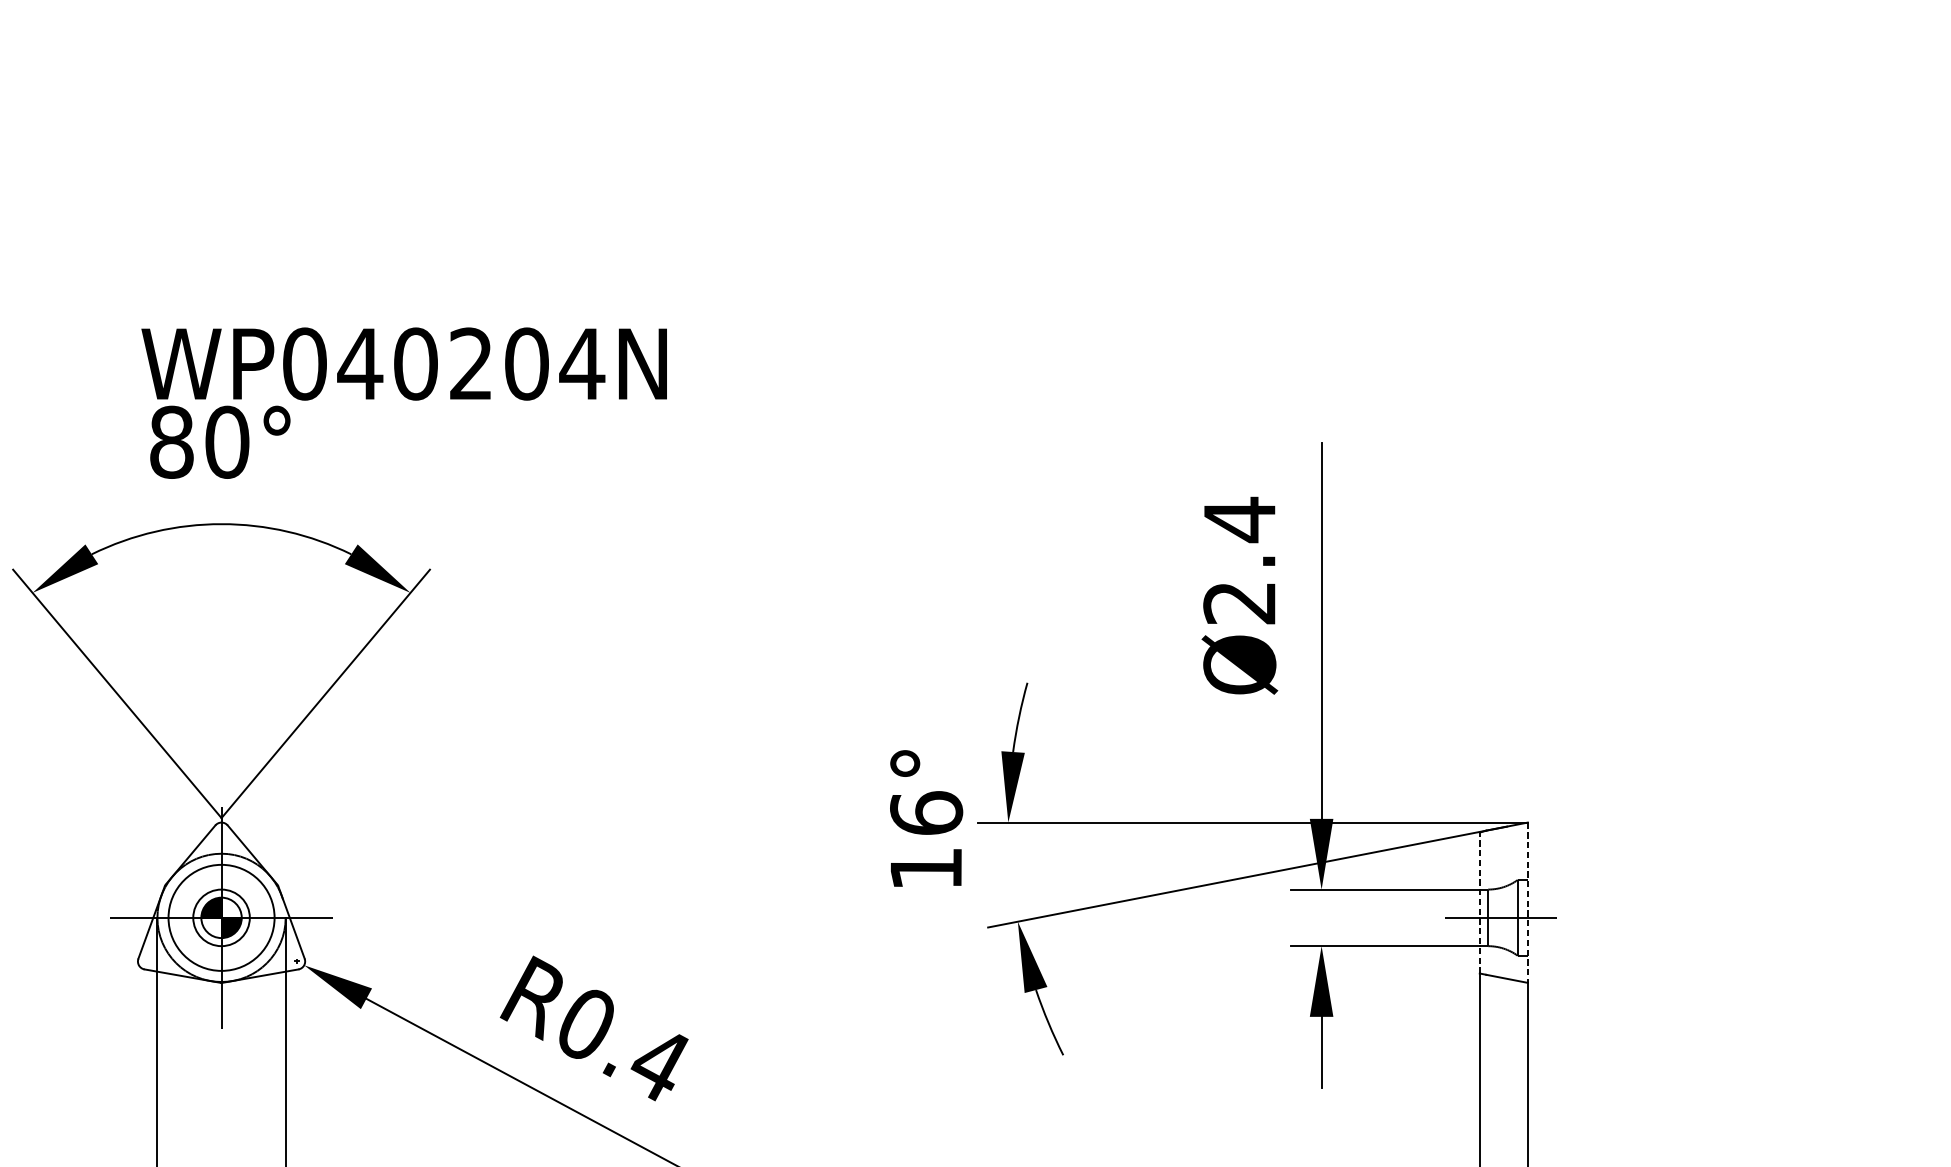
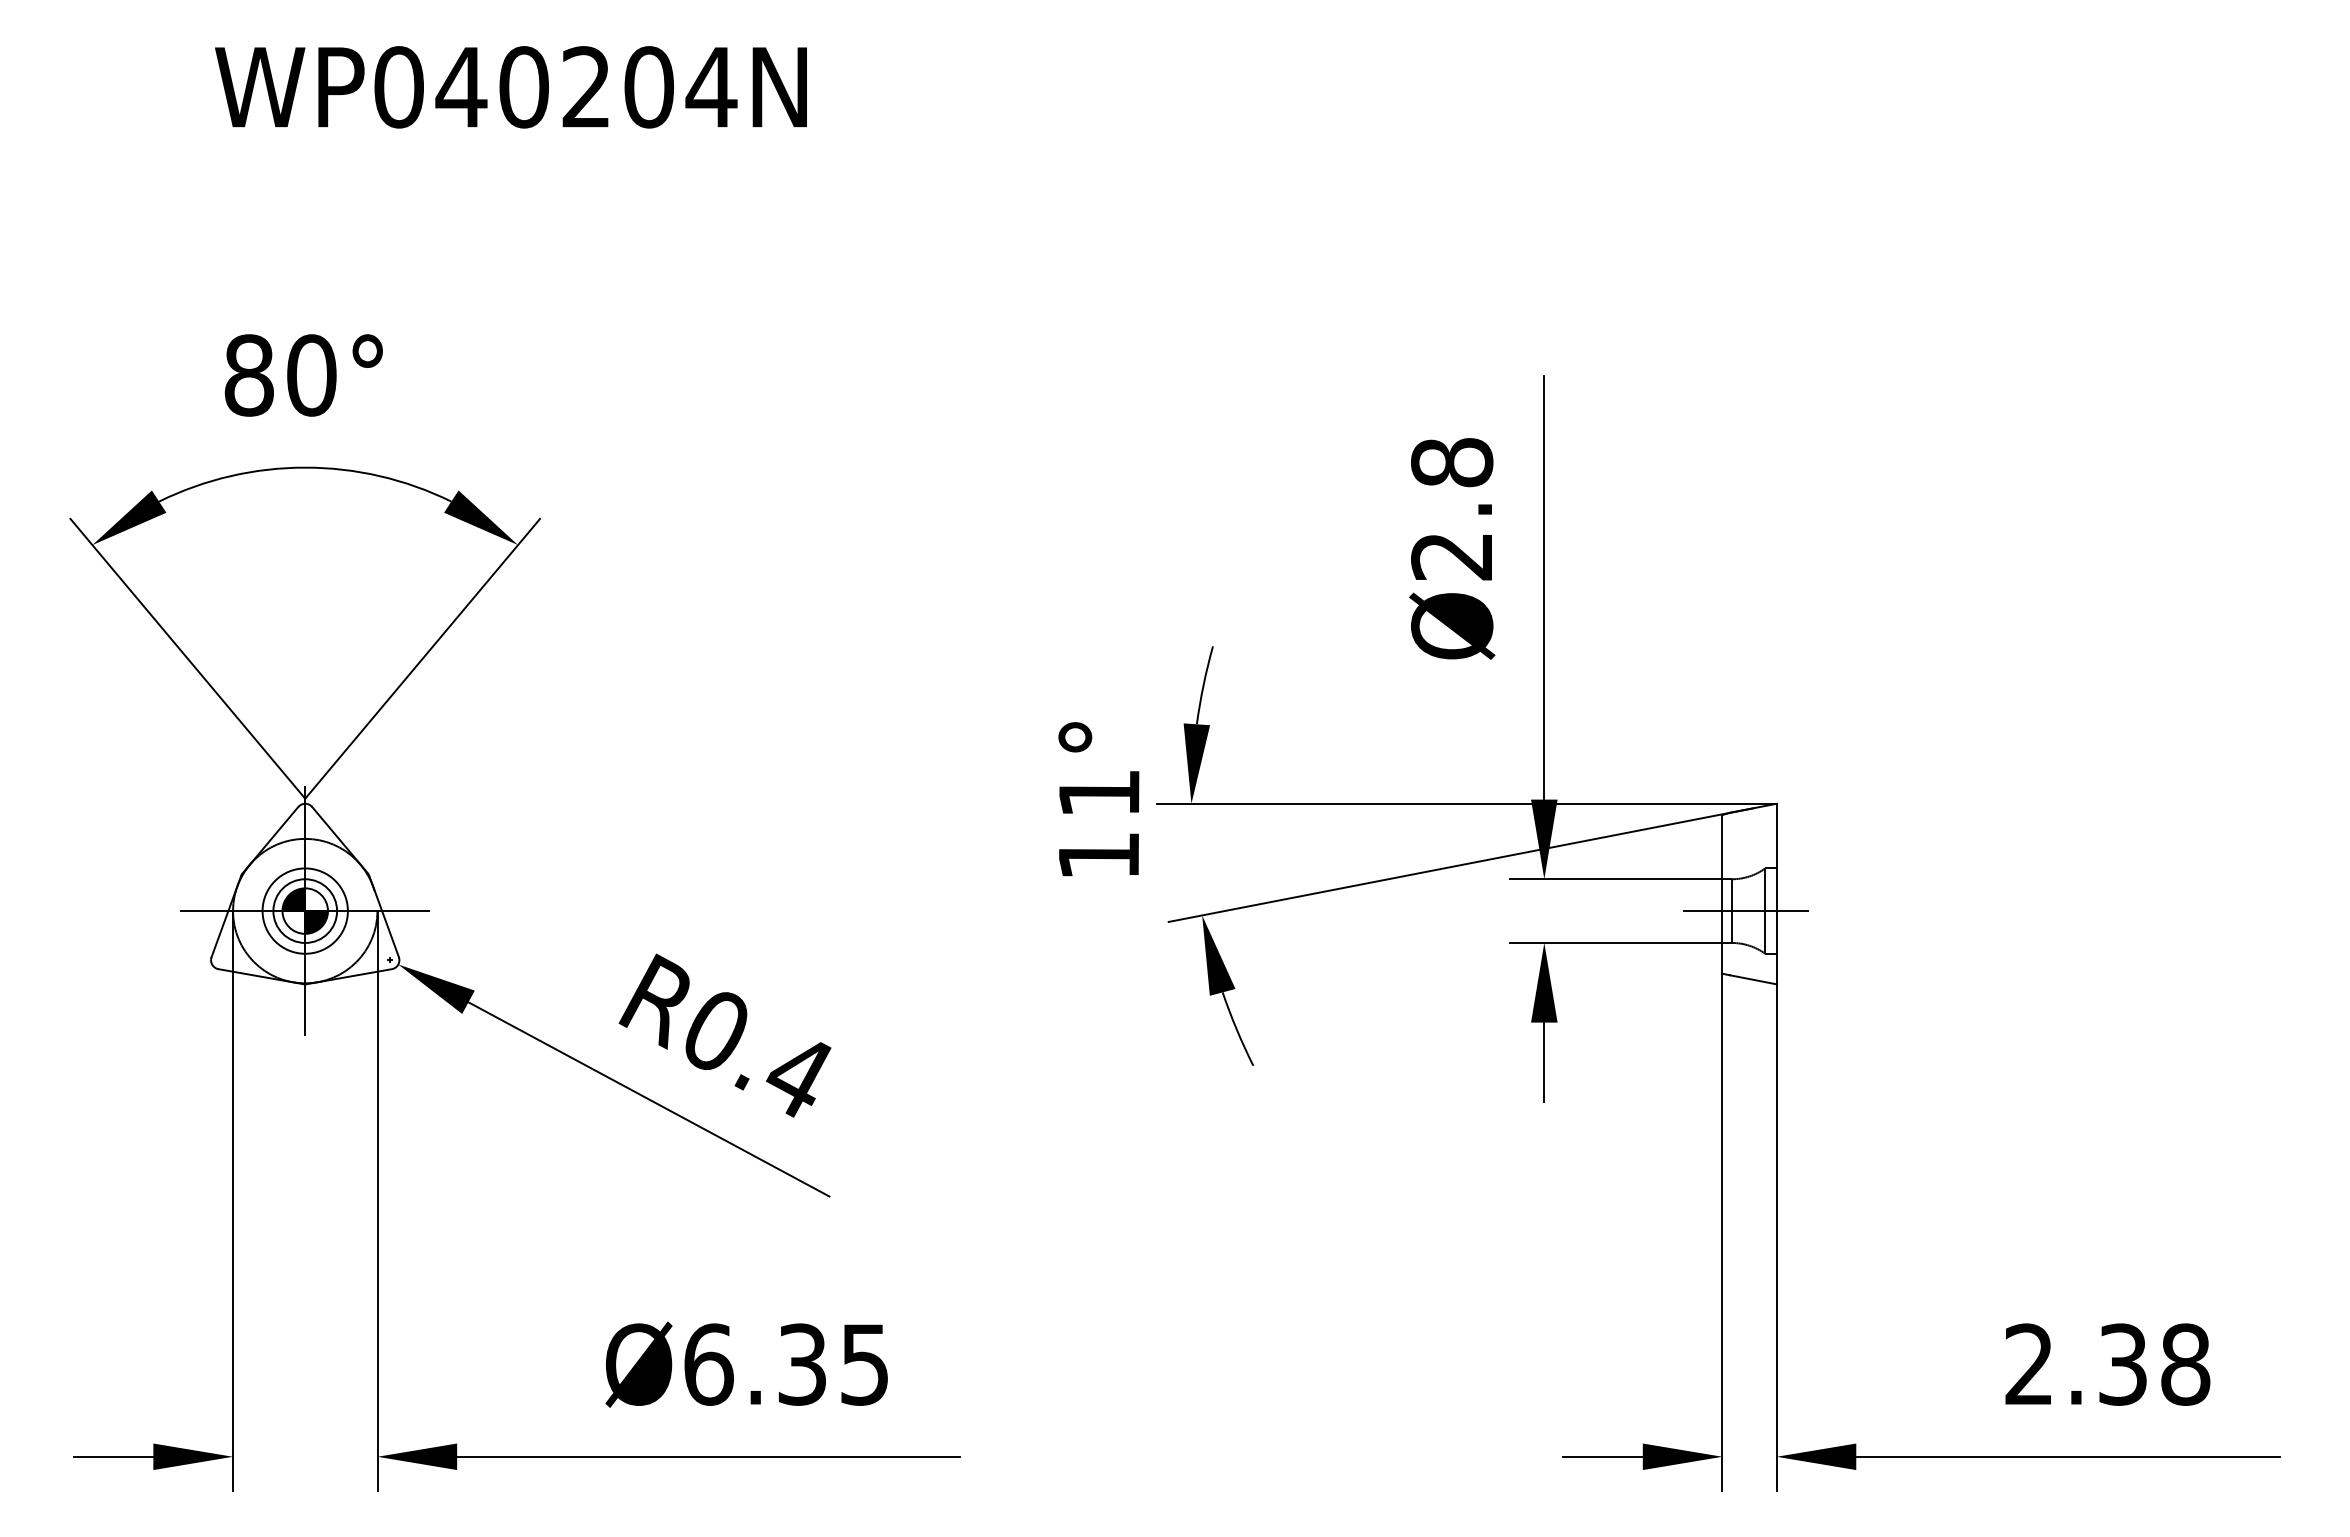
text: (403, 364) -> (510, 87), moved
text: (1240, 519) -> (1452, 462), Ø2.4 -> Ø2.8
text: (926, 812) -> (1099, 792), 16° -> 11°
line: (1479, 902) -> (1722, 893), dashed -> solid
line: (1527, 903) -> (1776, 894), dashed -> solid
circle: (220, 917) -> (304, 910), size x0.71

